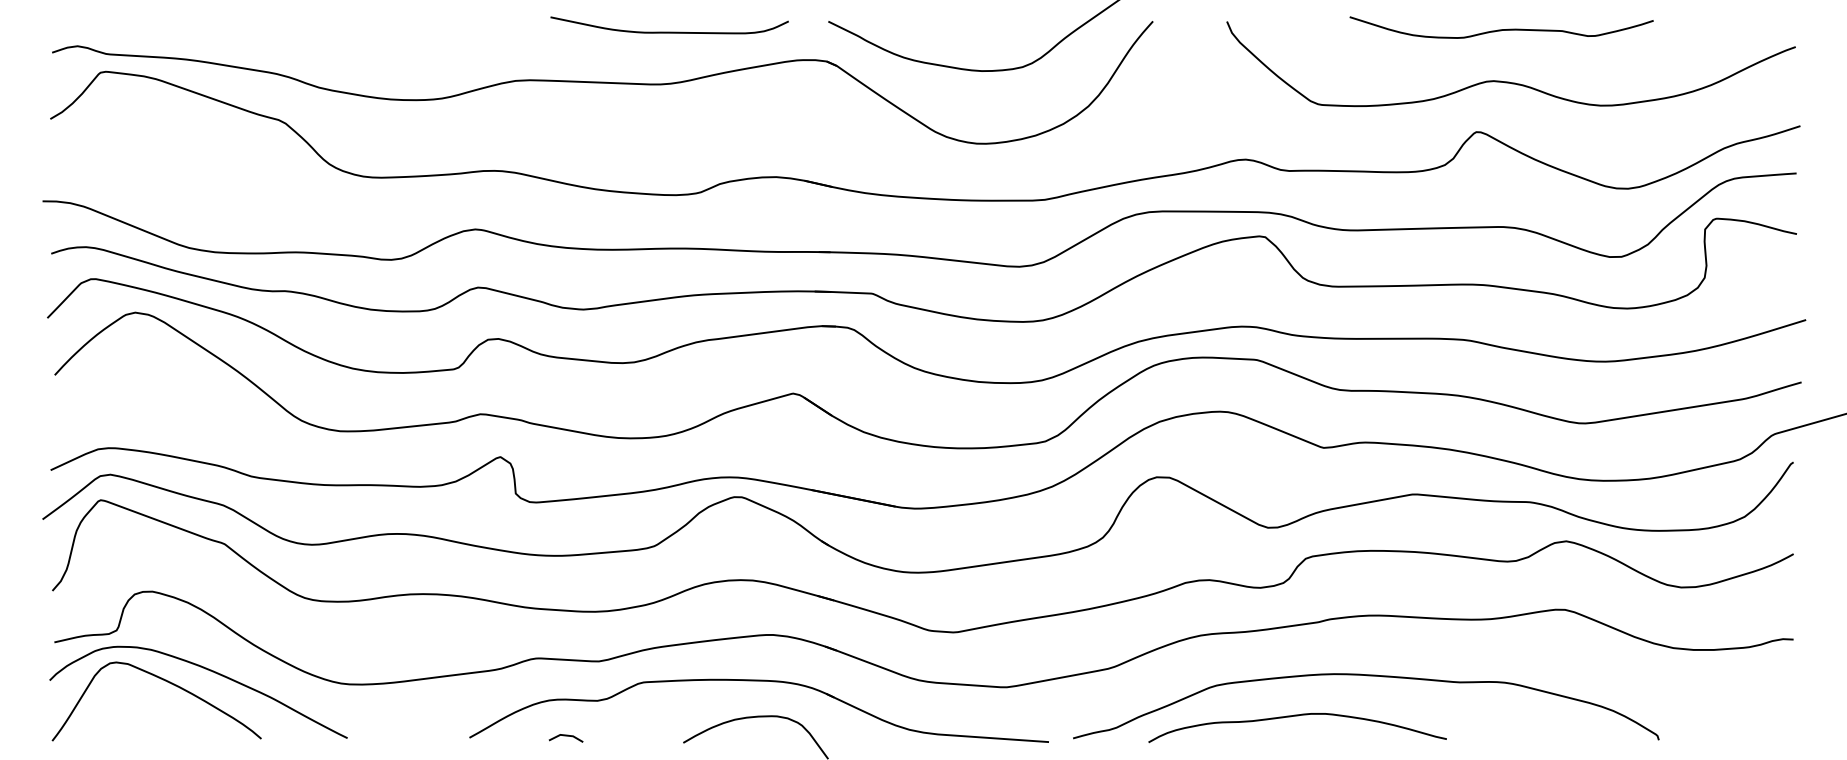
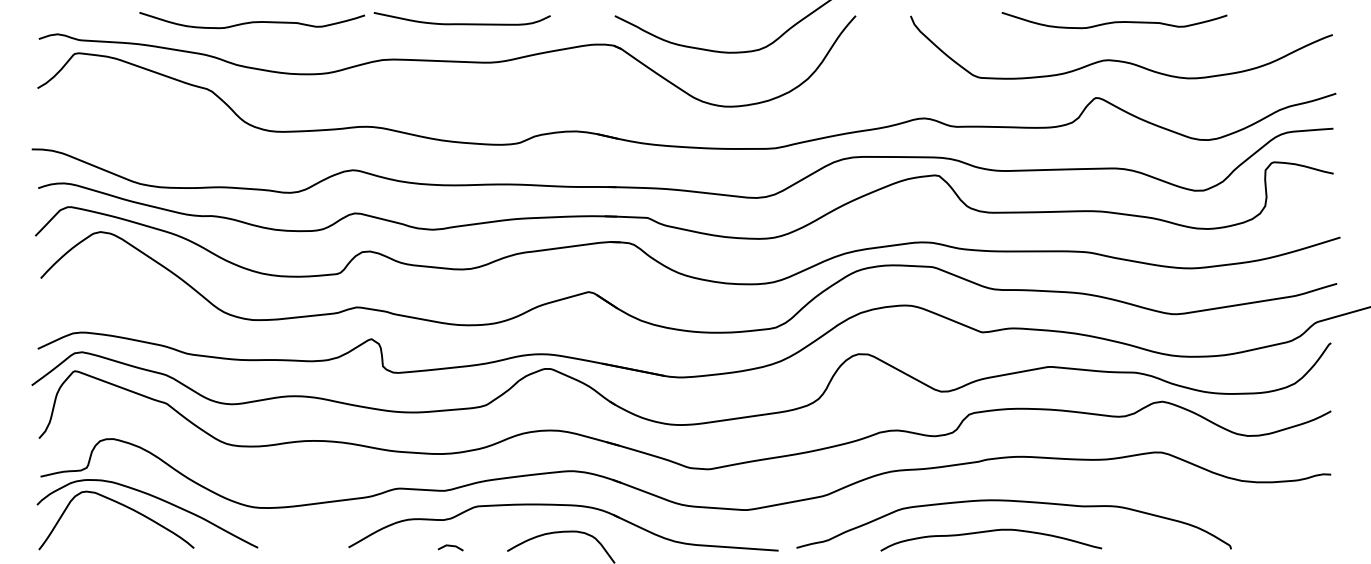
curve: (339, 29) -> (252, 21), added
curve: (669, 31) -> (462, 23), moved
curve: (1297, 716) -> (991, 531), moved
line: (565, 736) -> (450, 546), moved

